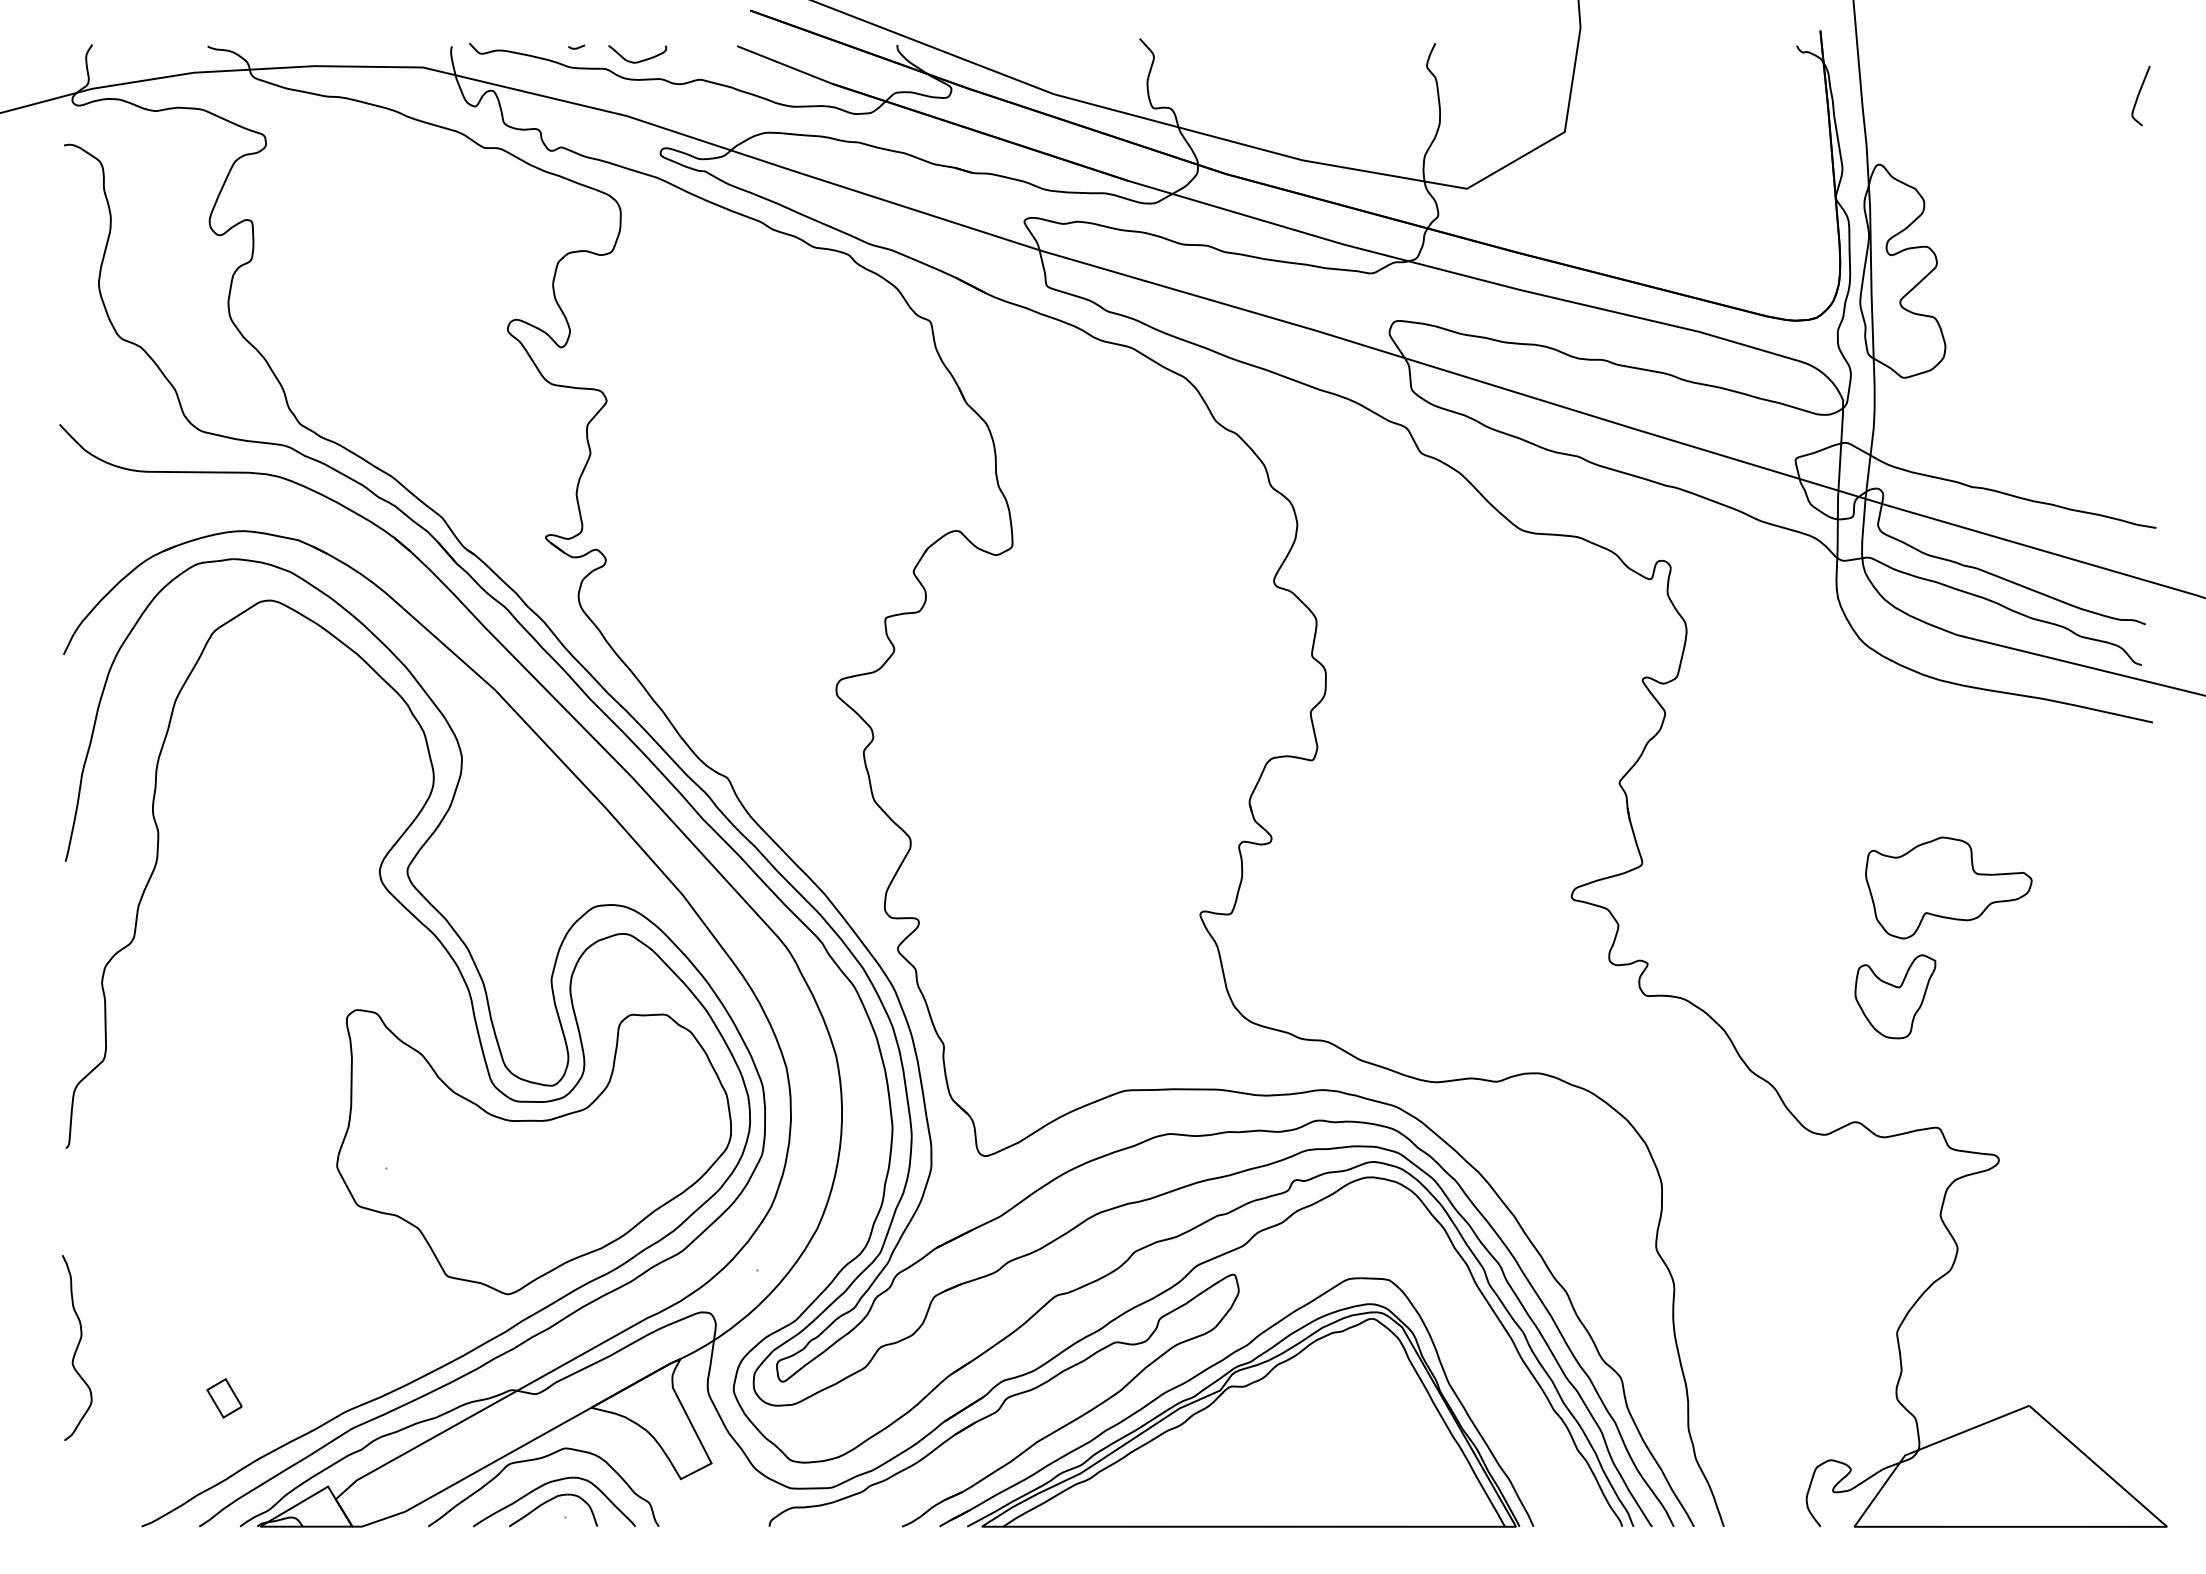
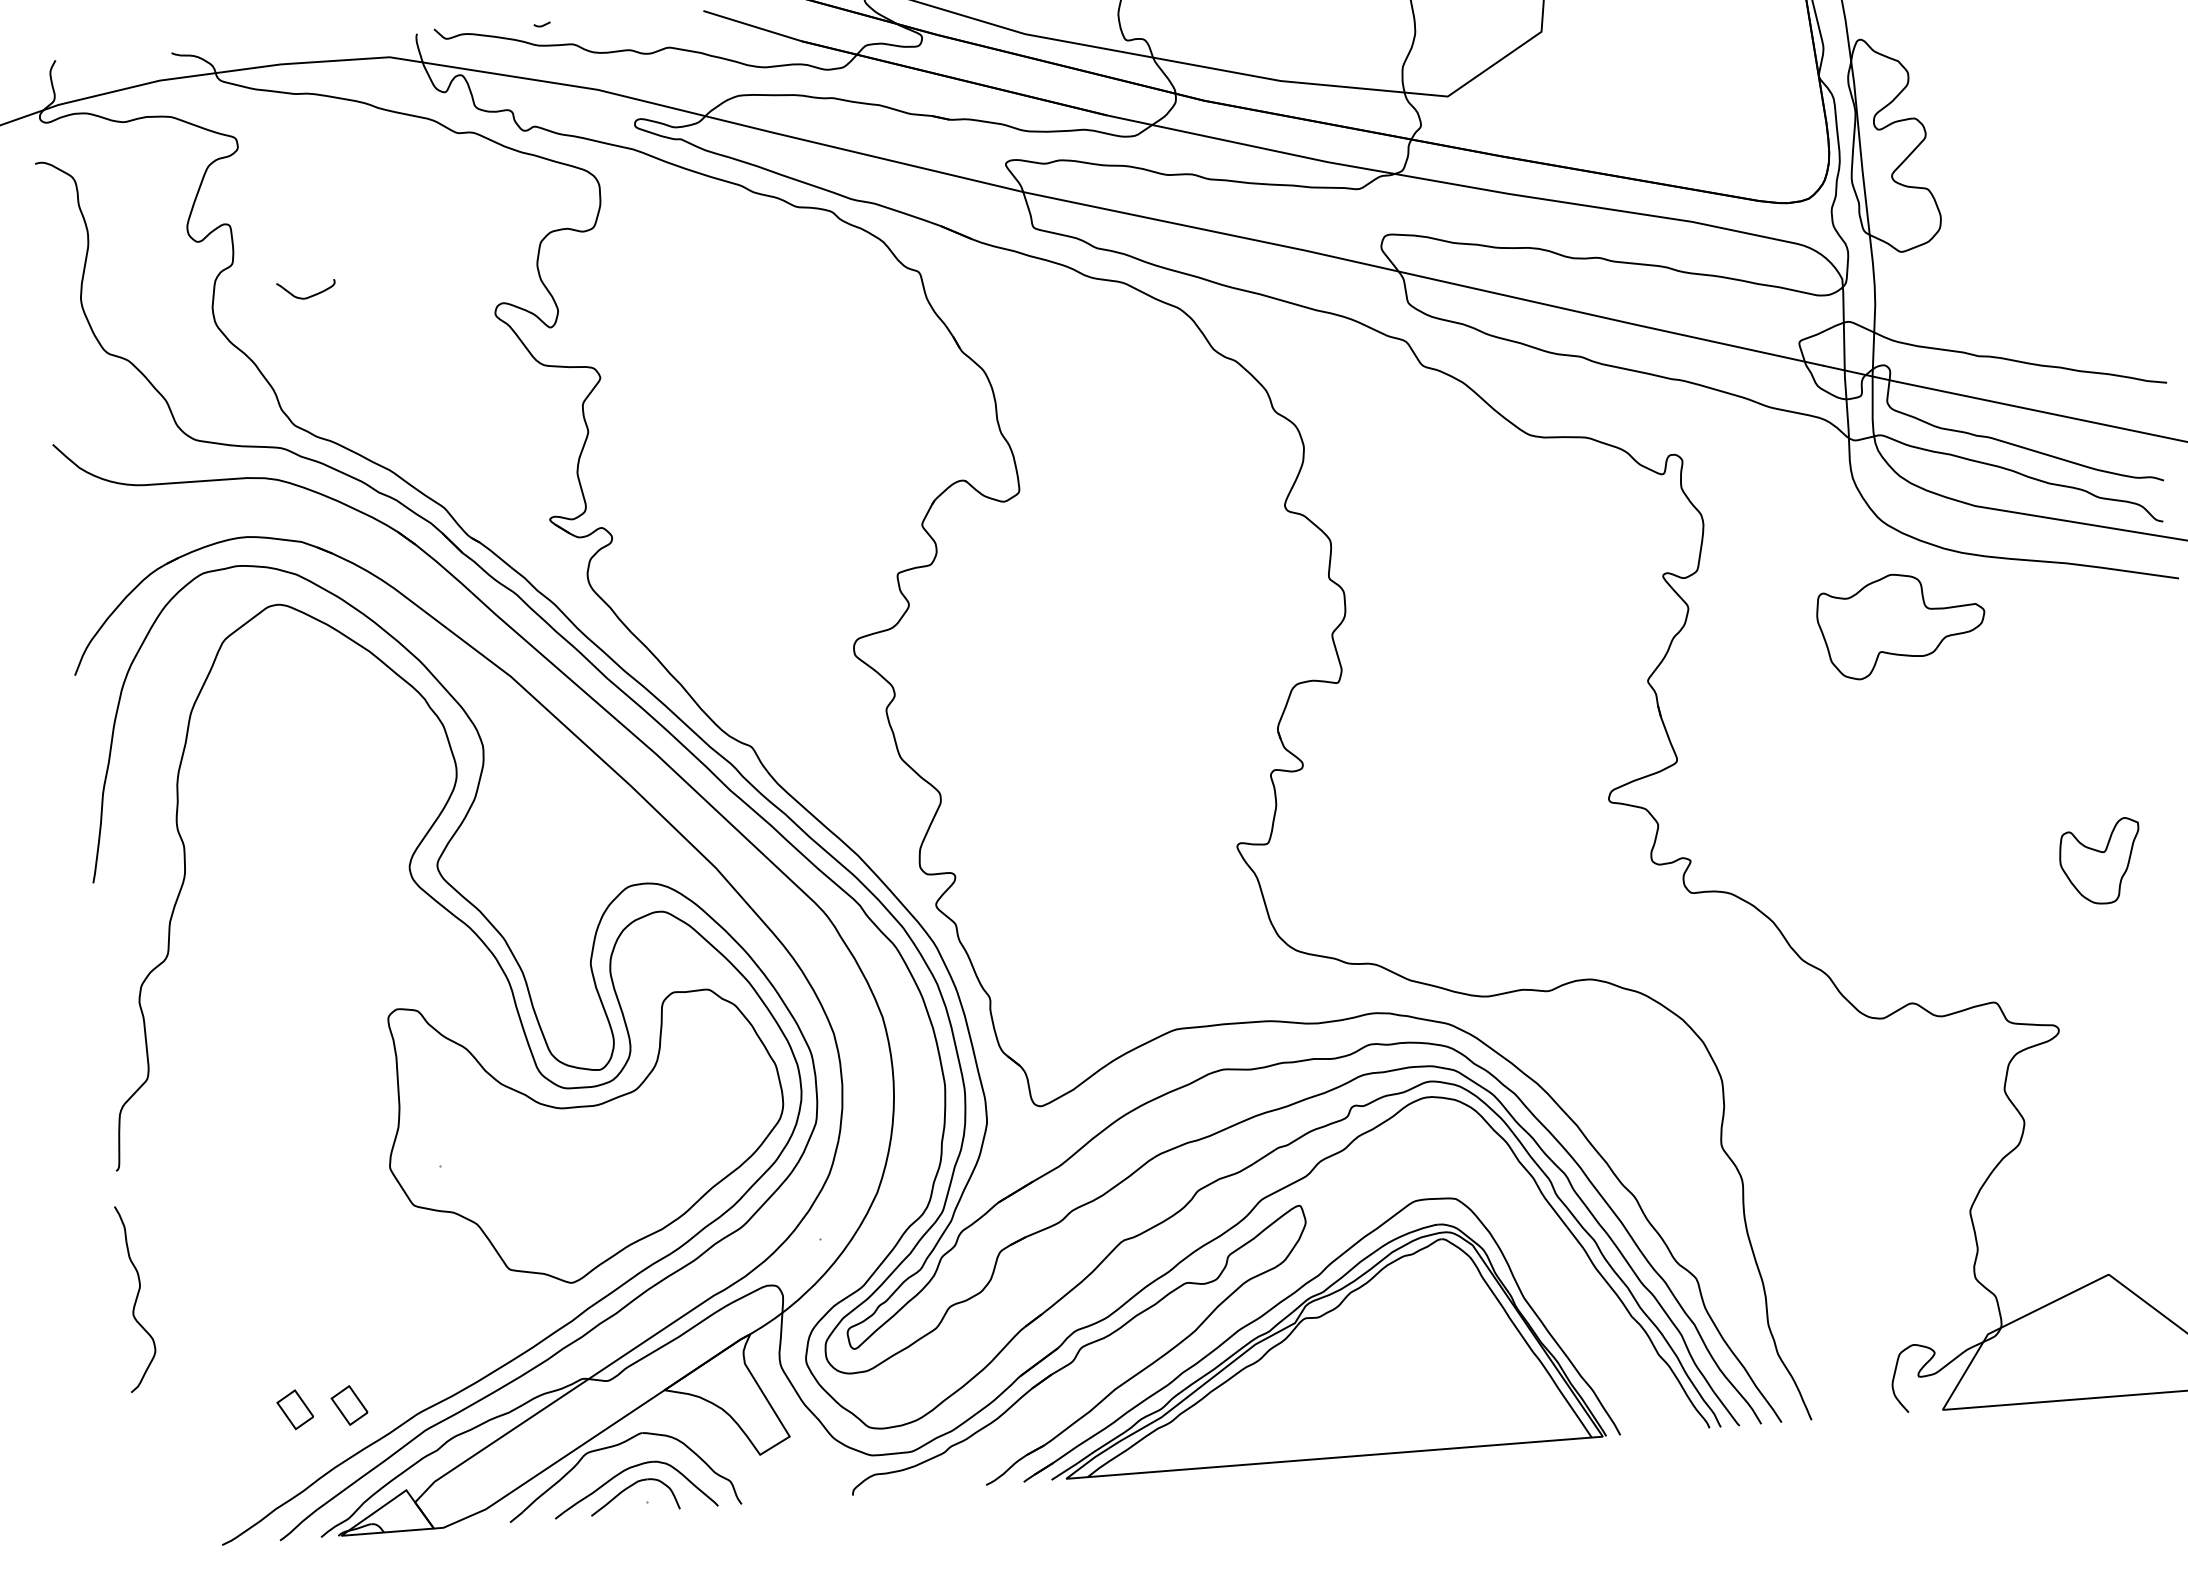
curve: (639, 60) -> (308, 296), moved
part: (1948, 887) -> (1901, 624), moved
part: (1895, 996) -> (2100, 861), moved
curve: (77, 1348) -> (137, 1299), moved
part: (278, 1398) -> (349, 1405), added

